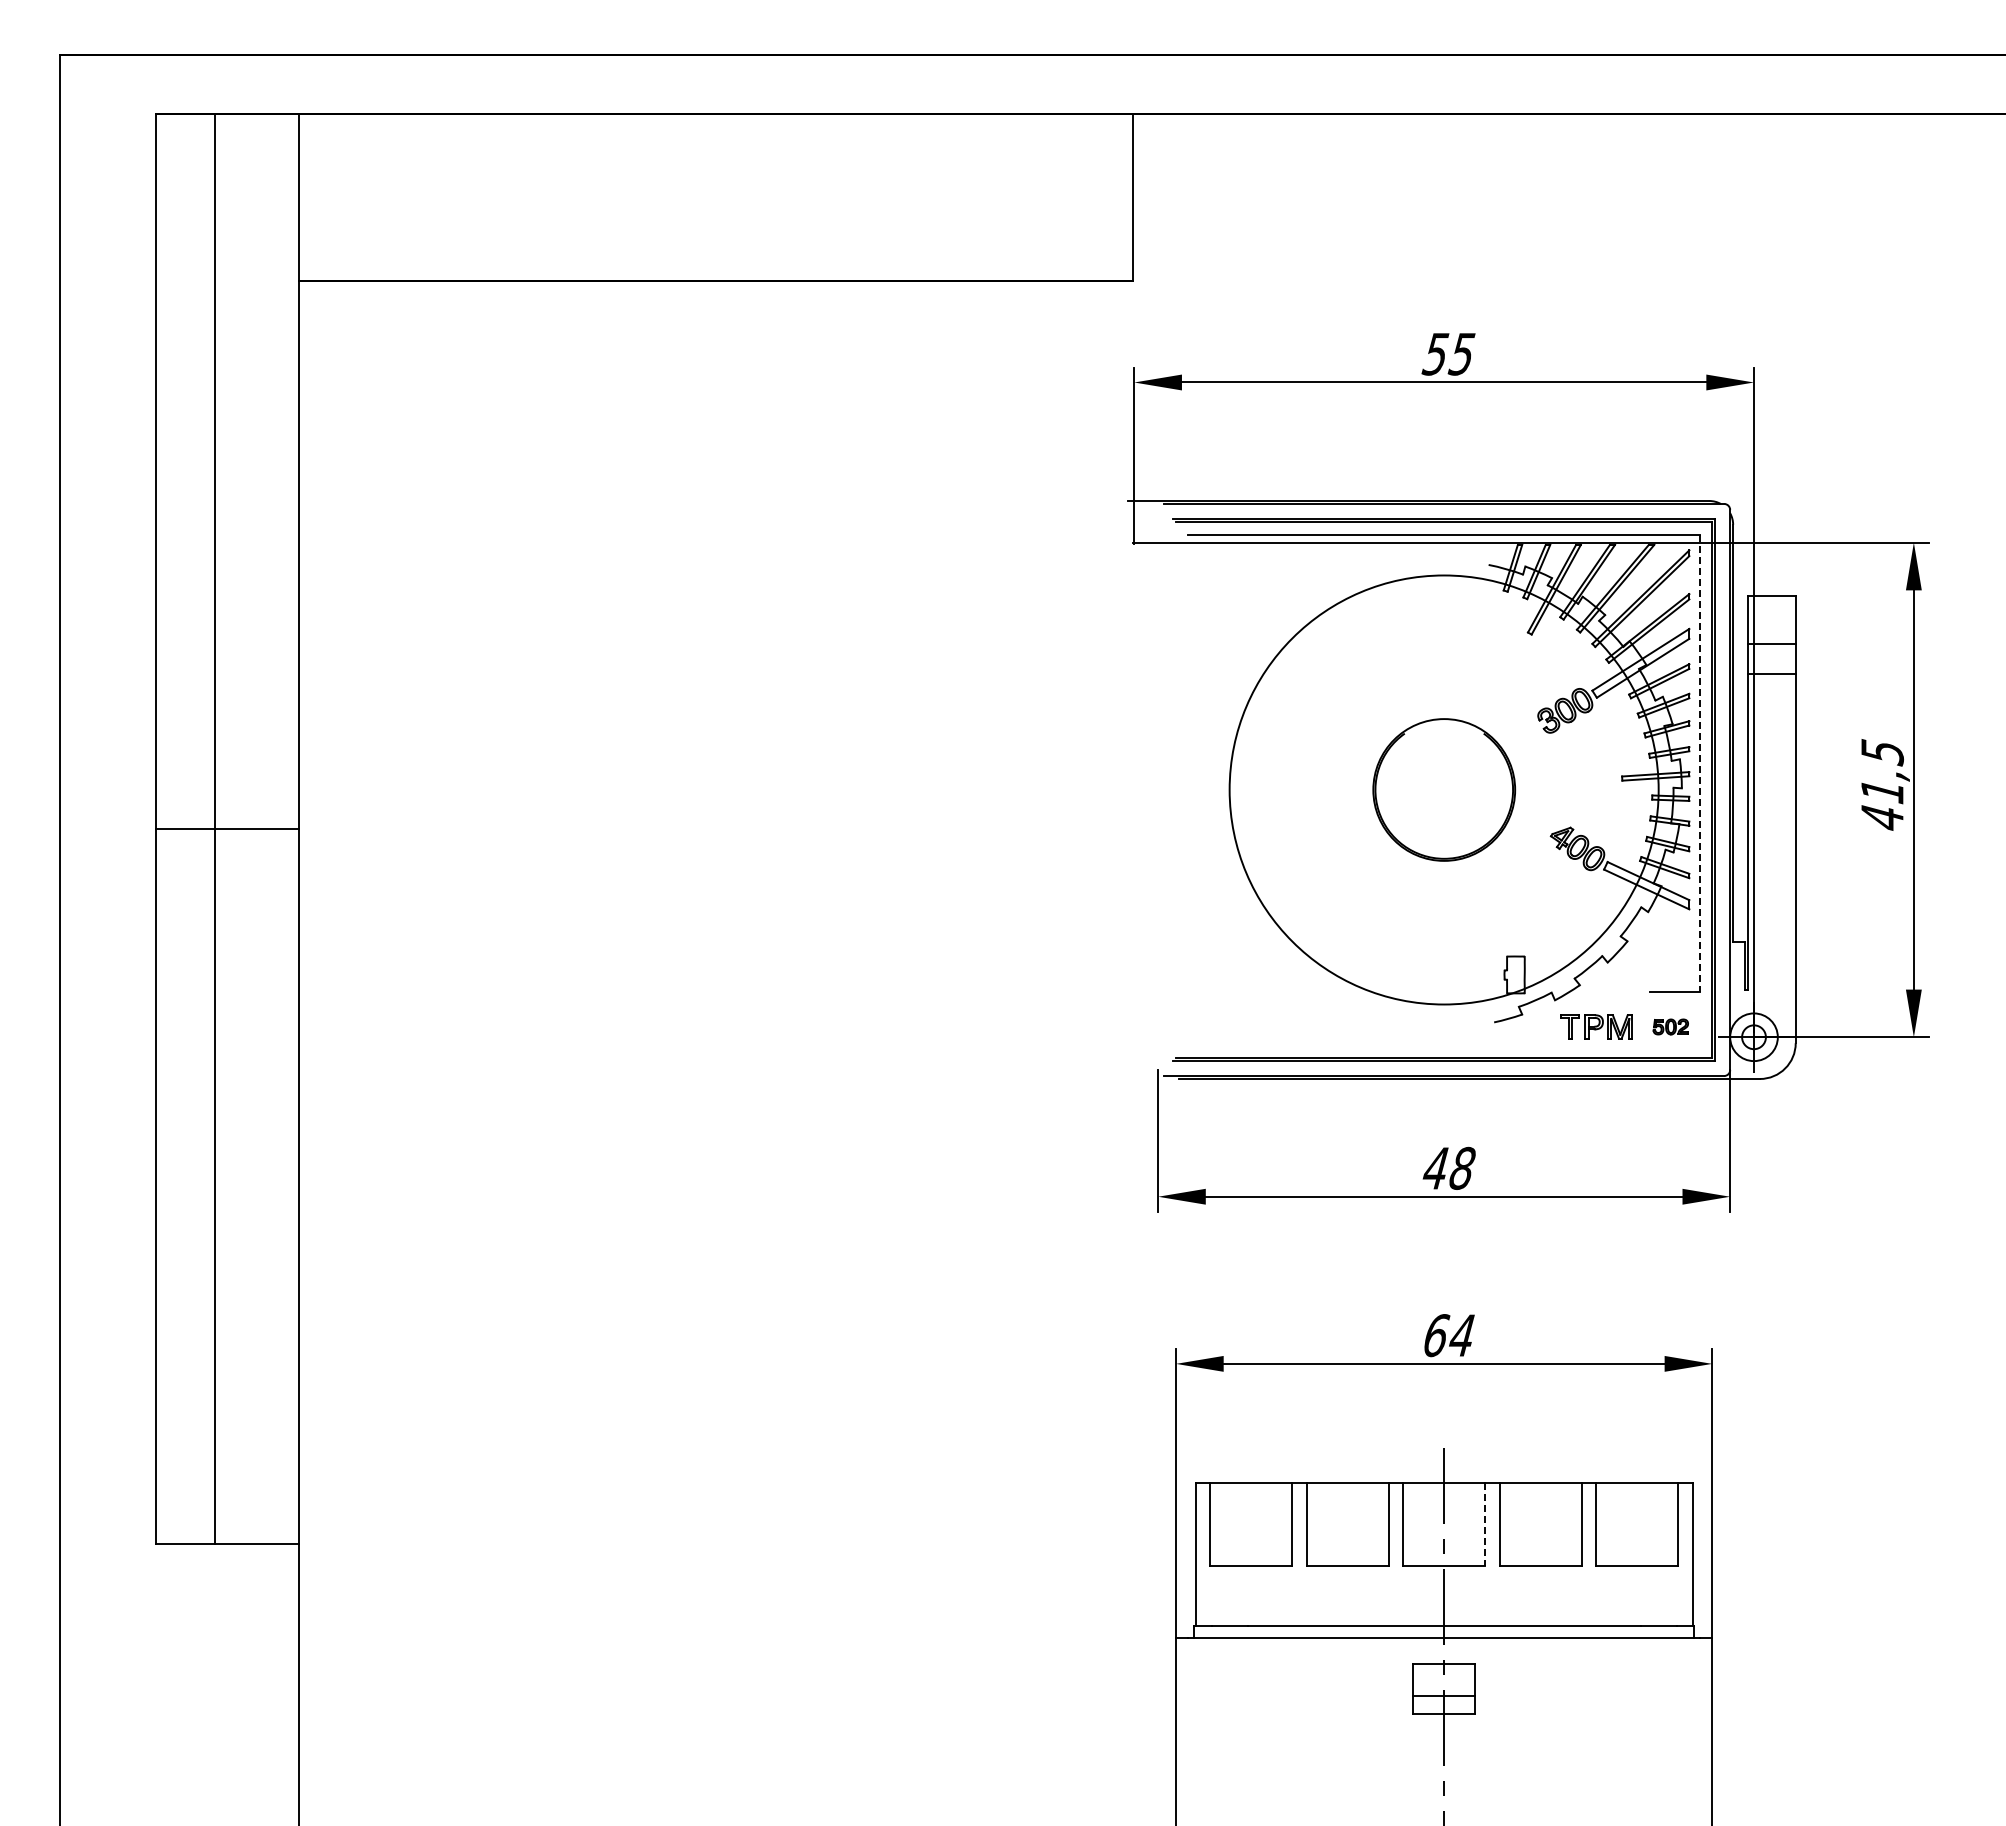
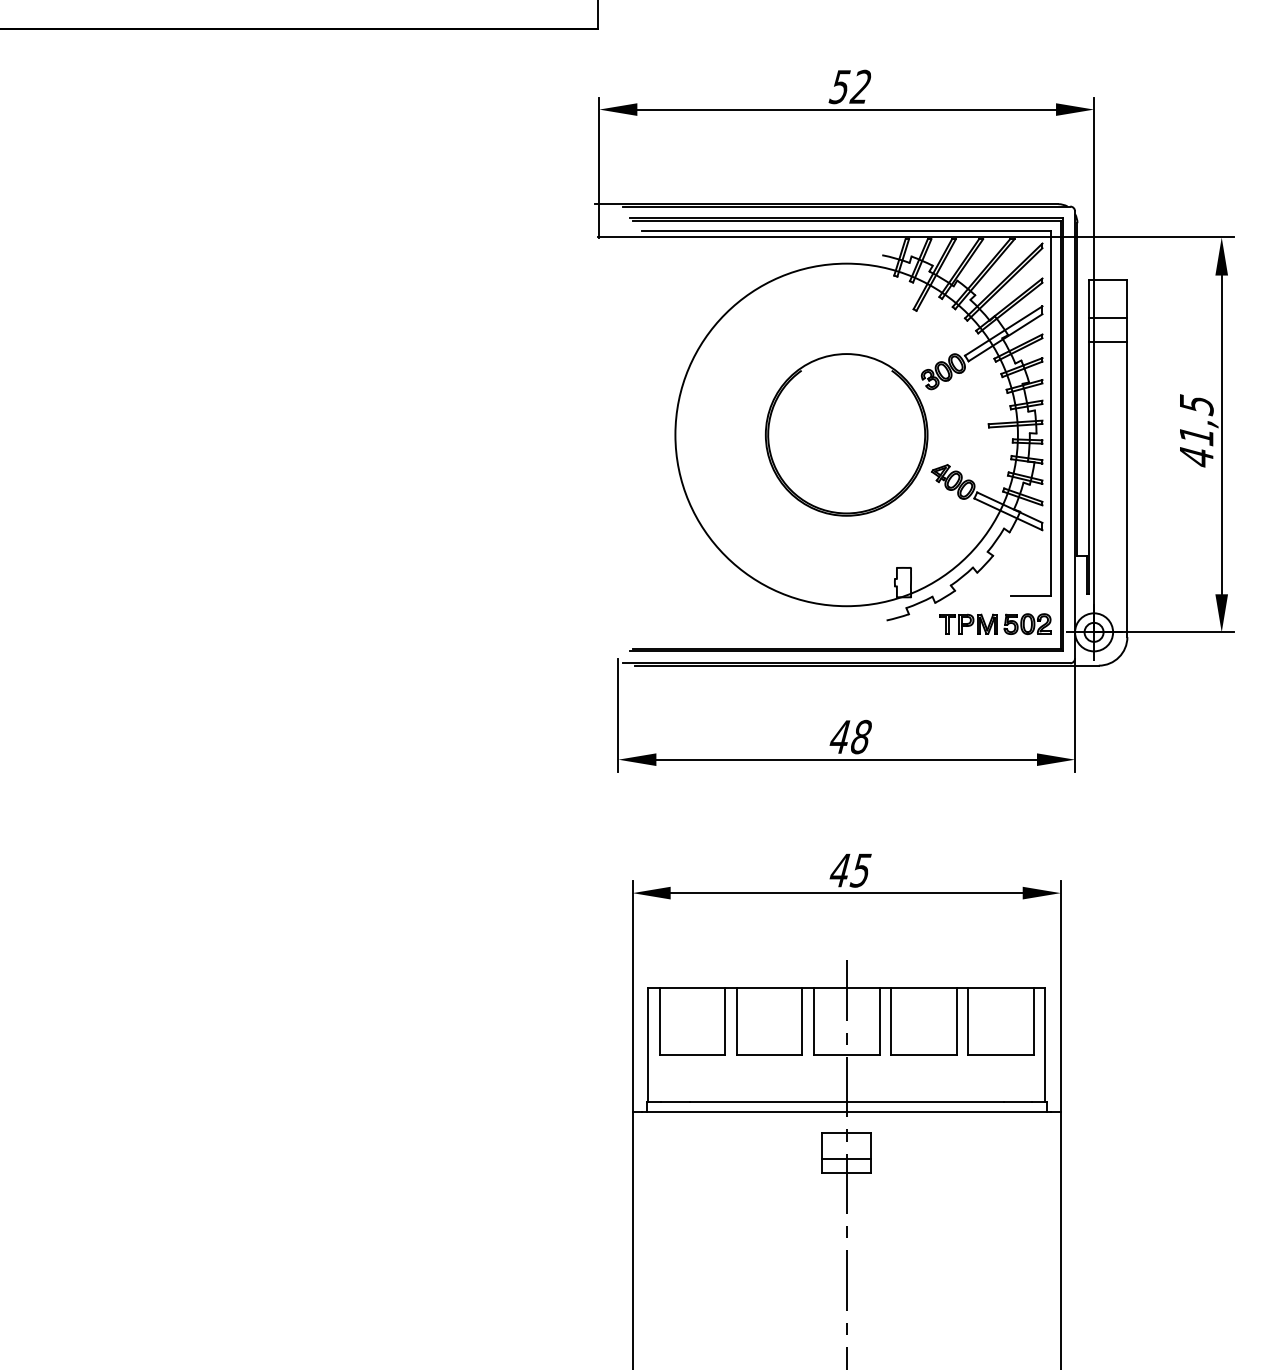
text: (1461, 353) -> (860, 86), 55 -> 52
line: (1699, 763) -> (1050, 413), dashed -> solid
part: (1444, 789) -> (846, 434), size x1.43
part: (1670, 1026) -> (1027, 623), size x1.67
text: (1448, 1335) -> (850, 870), 64 -> 45
line: (1485, 1524) -> (879, 1021), dashed -> solid

